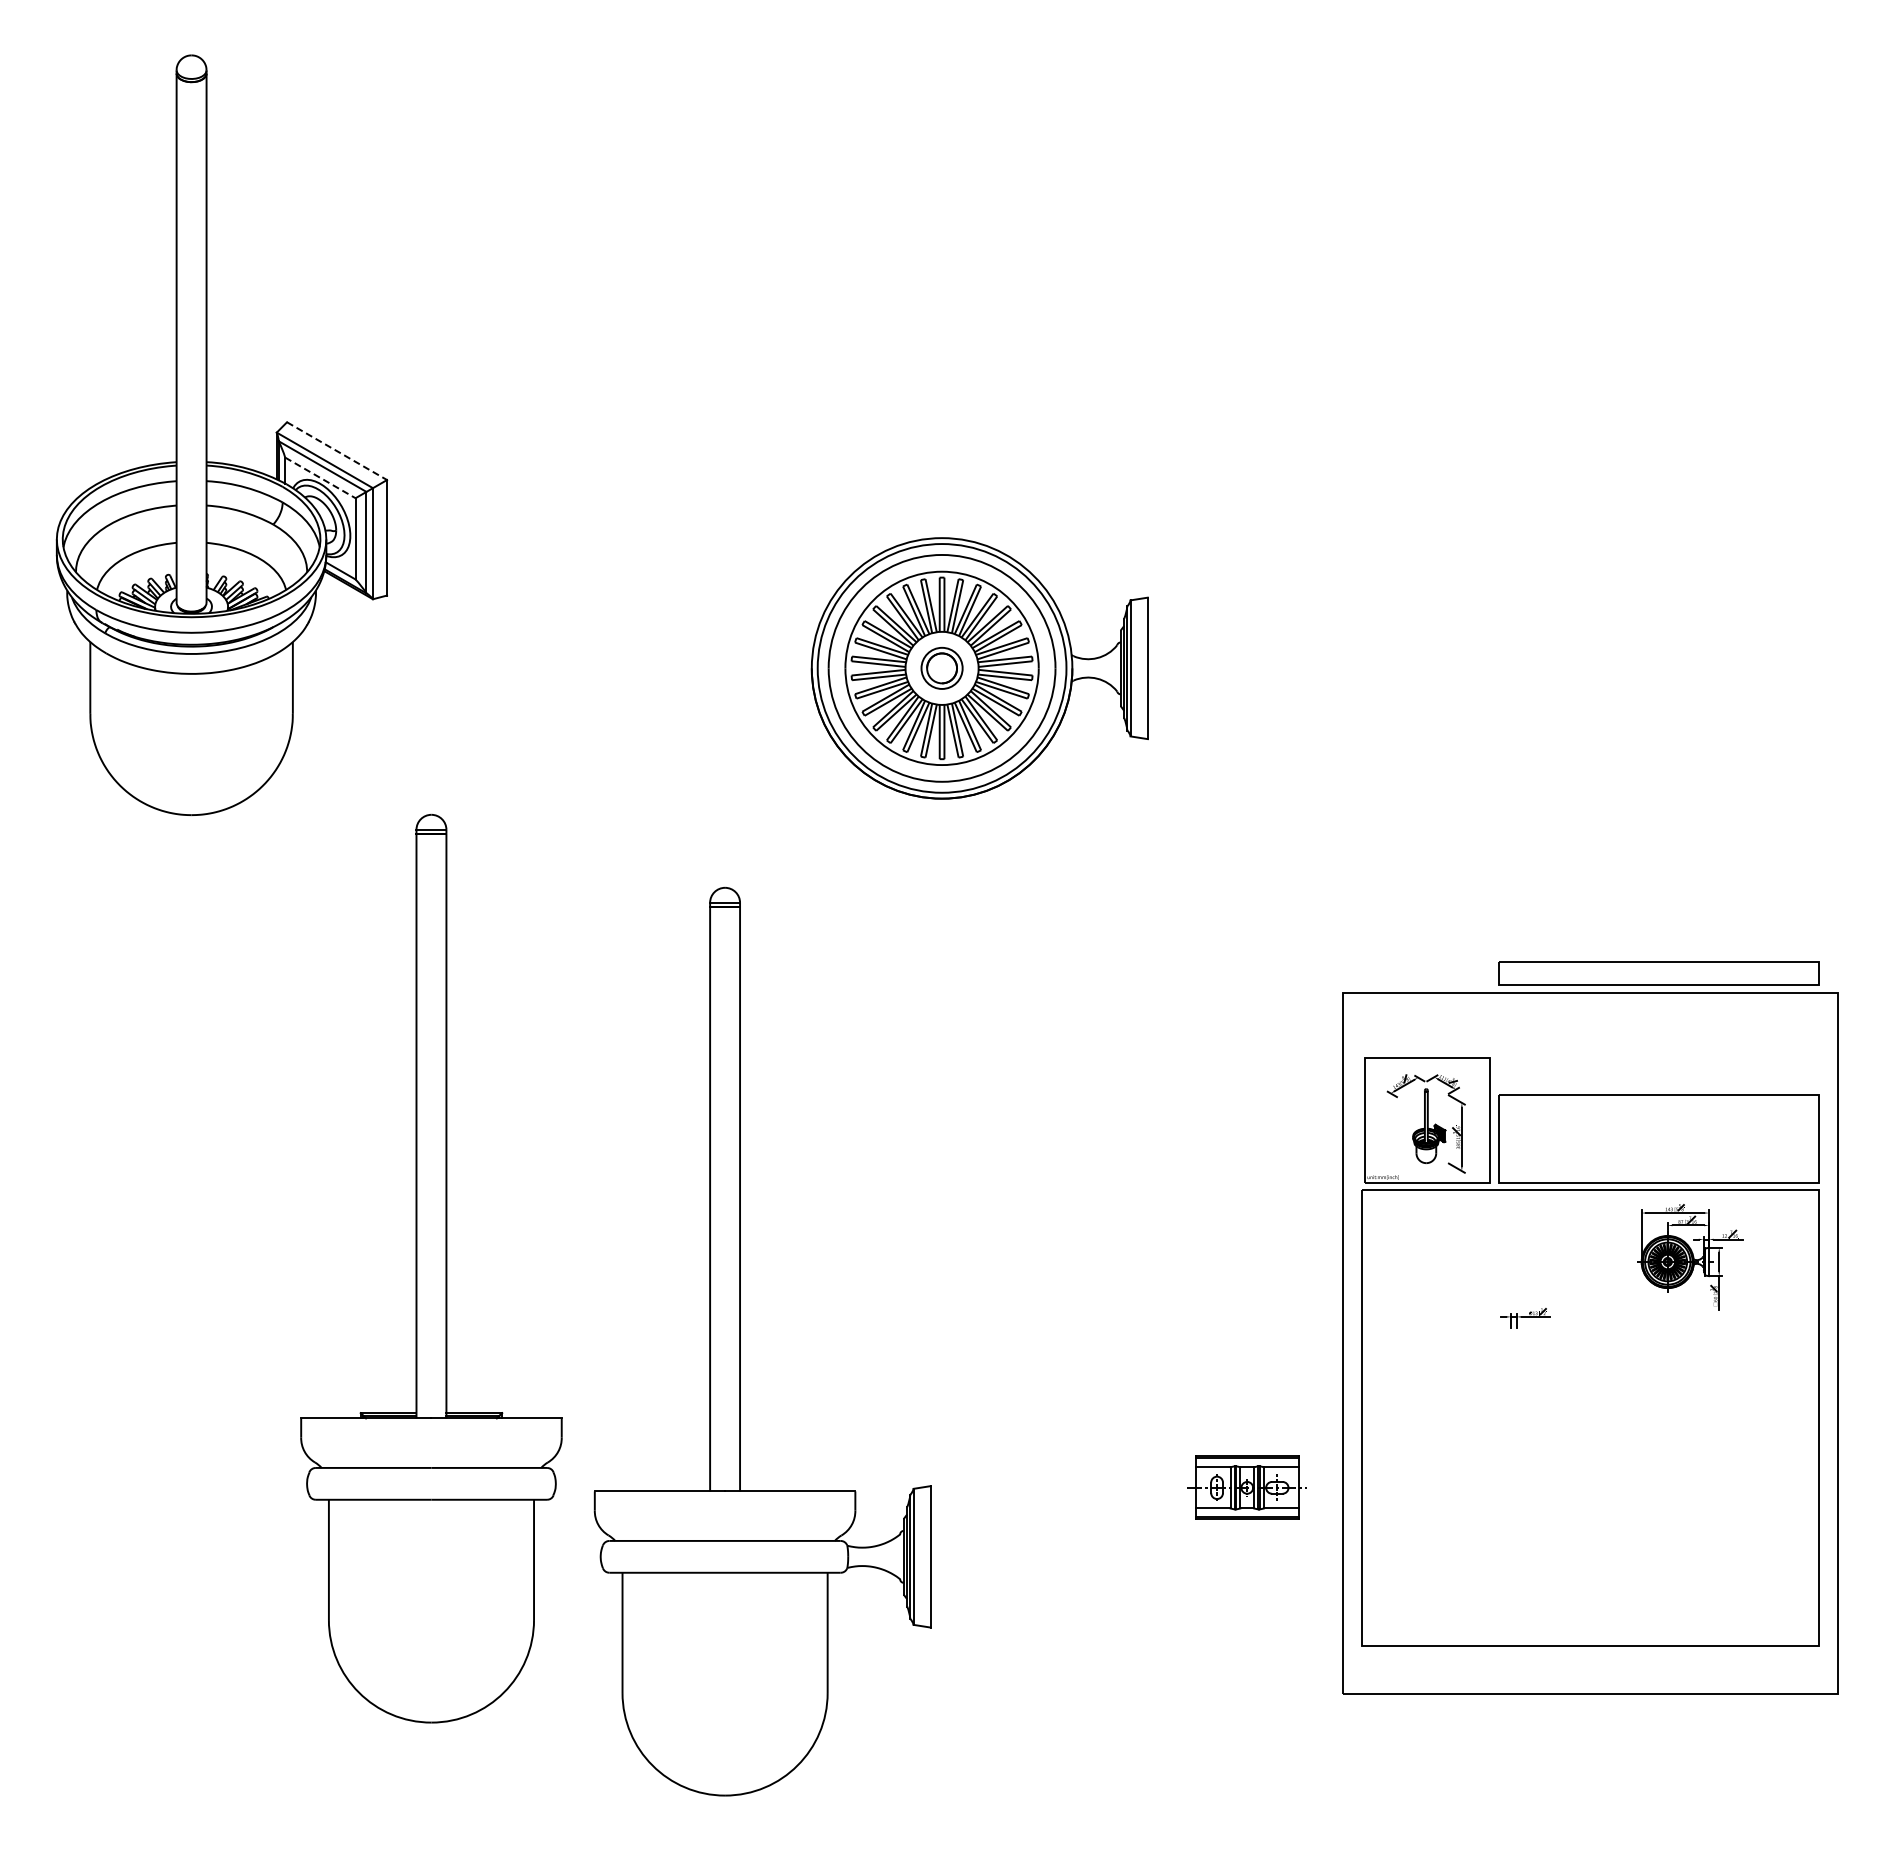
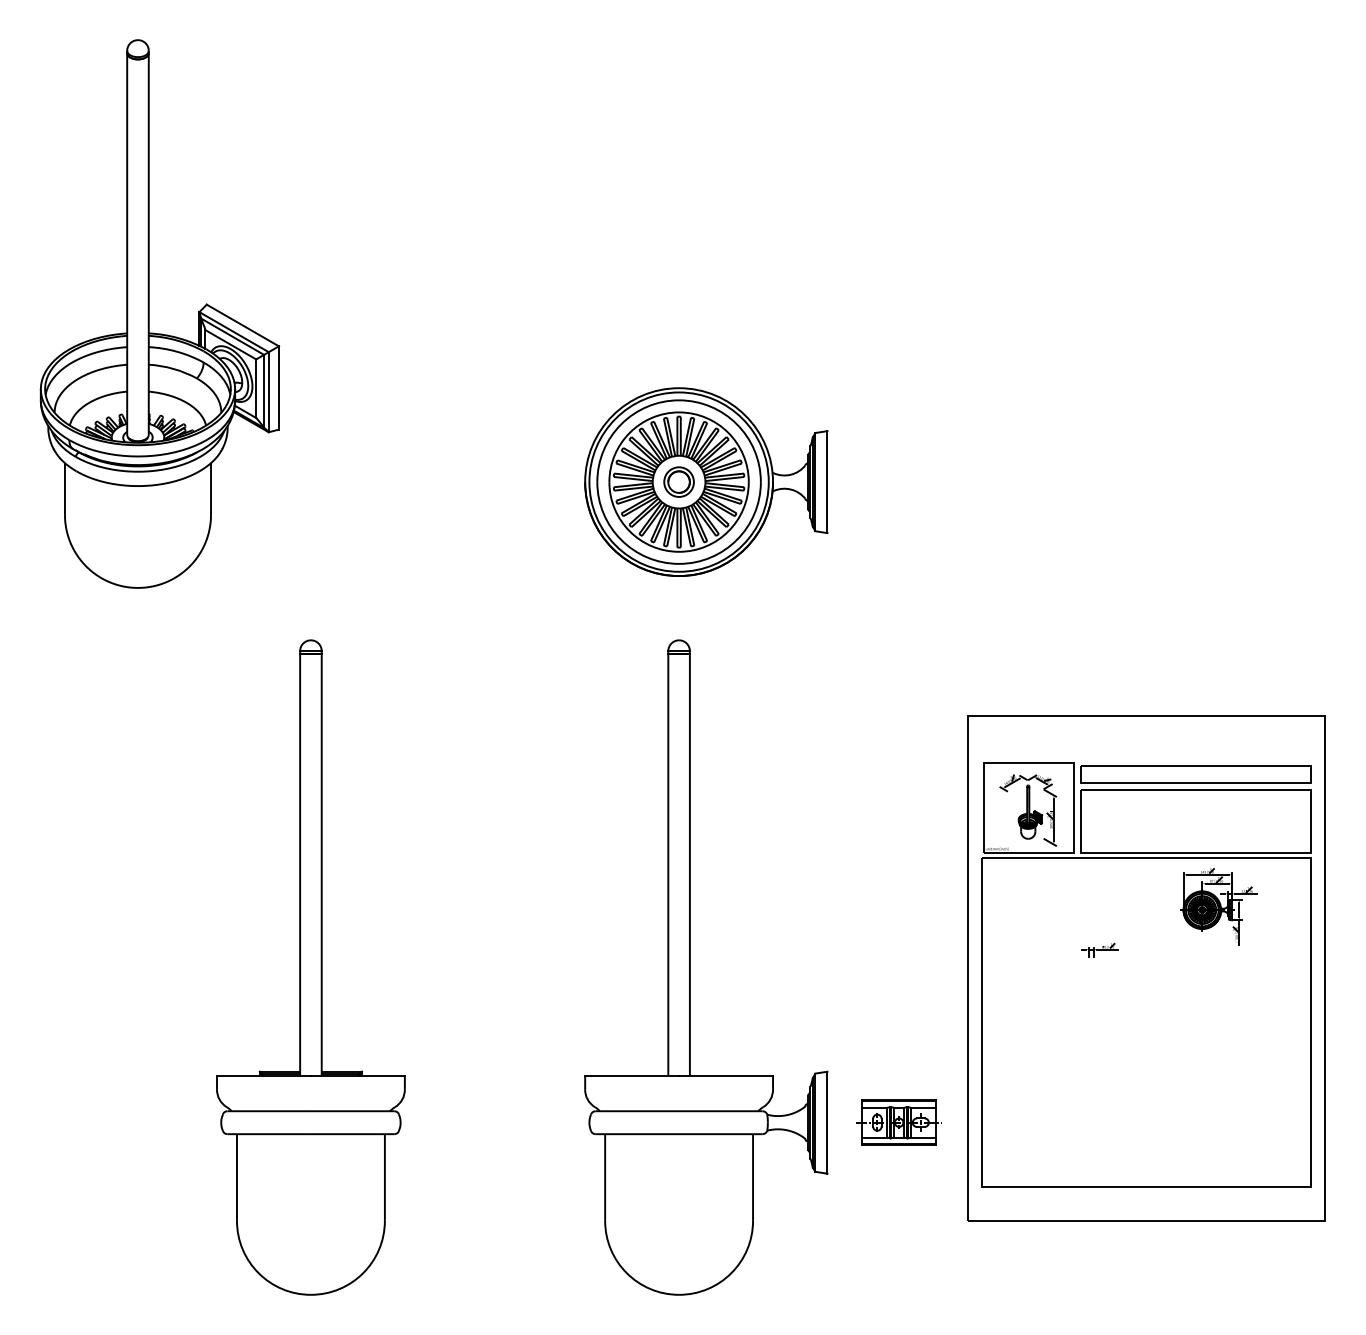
line: (337, 451) -> (243, 325), dashed -> solid
line: (320, 477) -> (230, 344), dashed -> solid
part: (1658, 973) -> (1195, 774), moved
part: (431, 1268) -> (310, 967), moved
part: (740, 1341) -> (690, 967), moved
part: (1246, 1487) -> (898, 1122), moved

